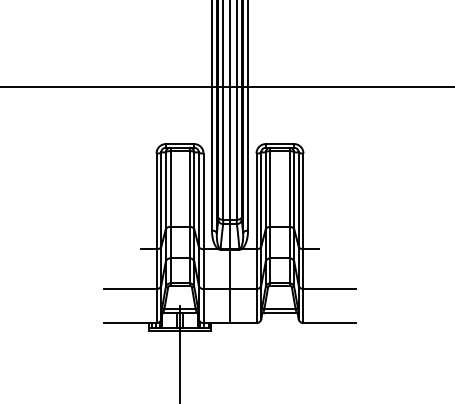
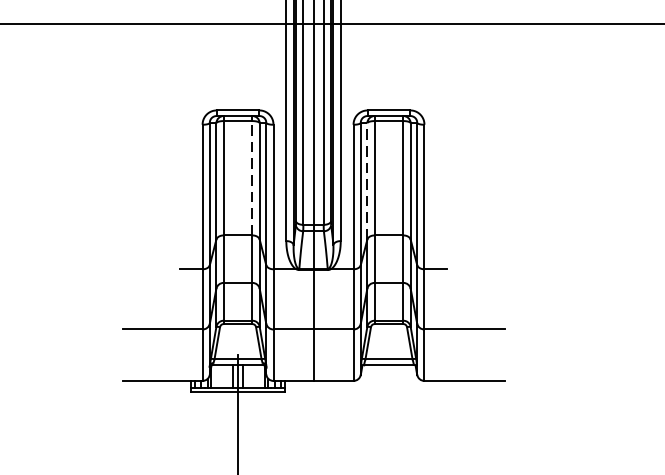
line: (189, 188) -> (252, 177), solid -> dashed
line: (265, 191) -> (367, 182), solid -> dashed

